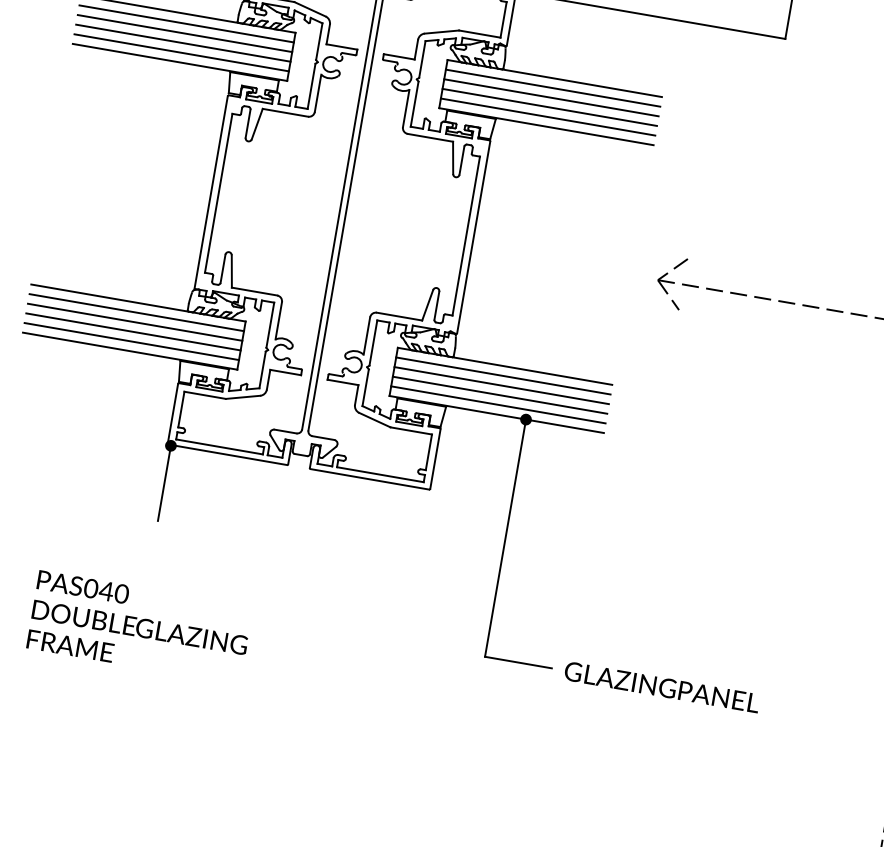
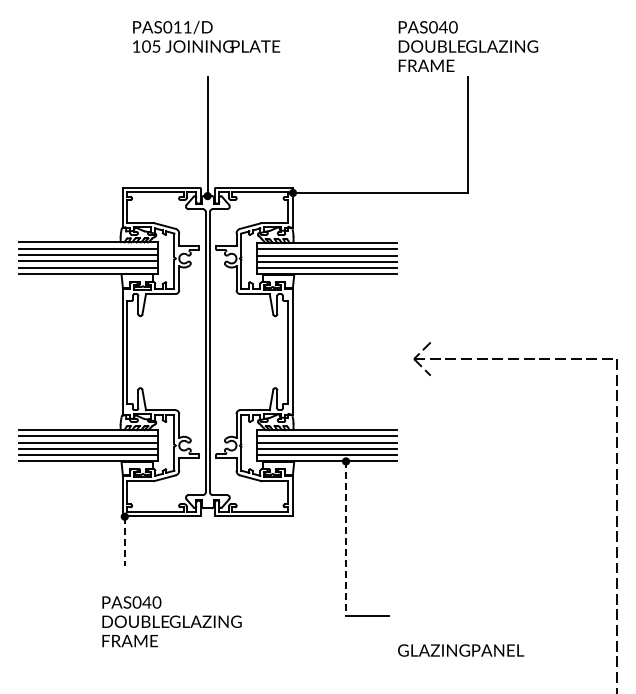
line: (163, 483) -> (124, 541), solid -> dashed
line: (505, 539) -> (346, 539), solid -> dashed
text: (139, 627) -> (171, 621), moved
text: (662, 687) -> (461, 650), moved

